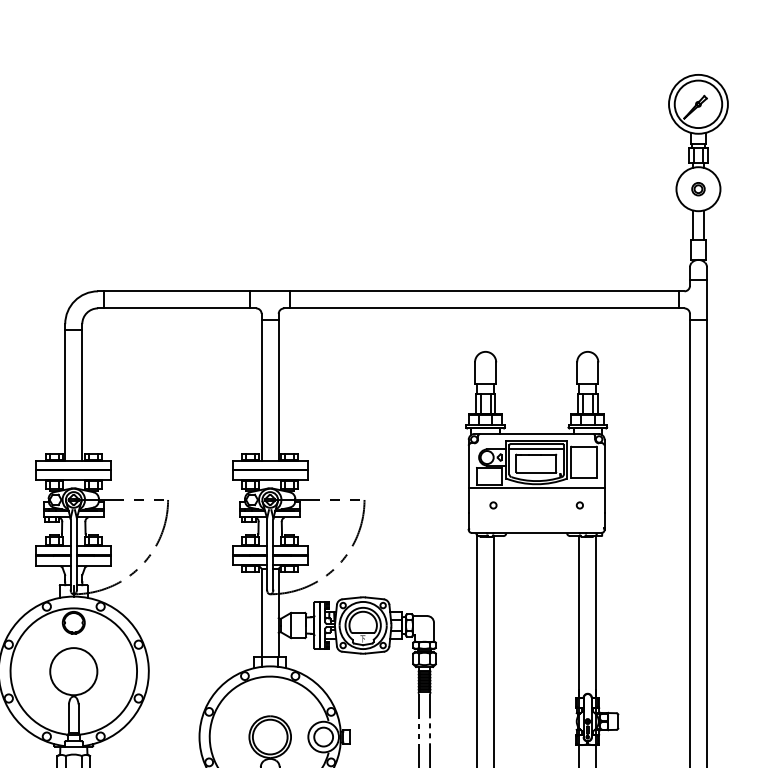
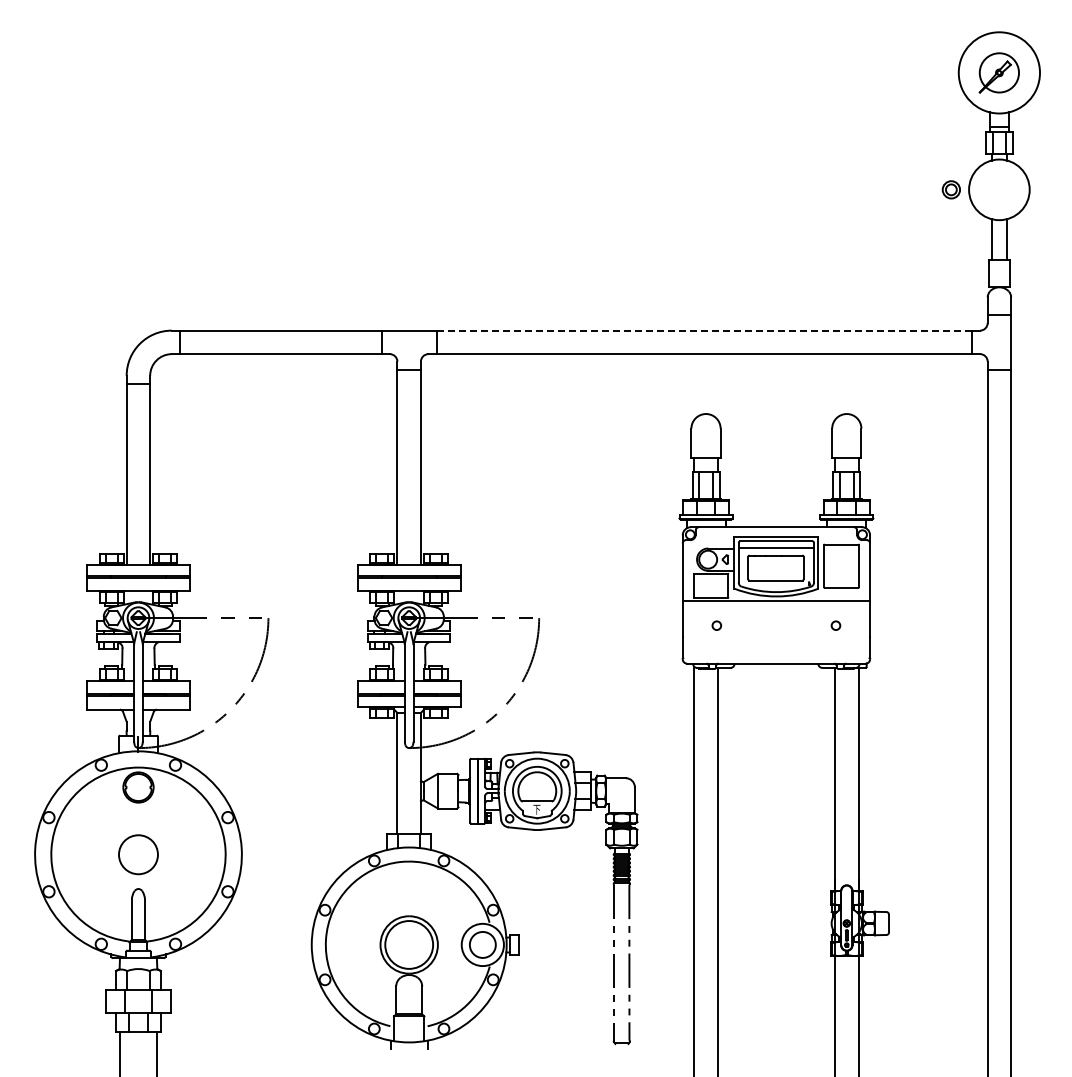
circle: (698, 104) -> (999, 72), size x0.6
part: (697, 188) -> (950, 189), moved
line: (484, 291) -> (704, 330), solid -> dashed
circle: (73, 671) -> (138, 854), size x0.6

